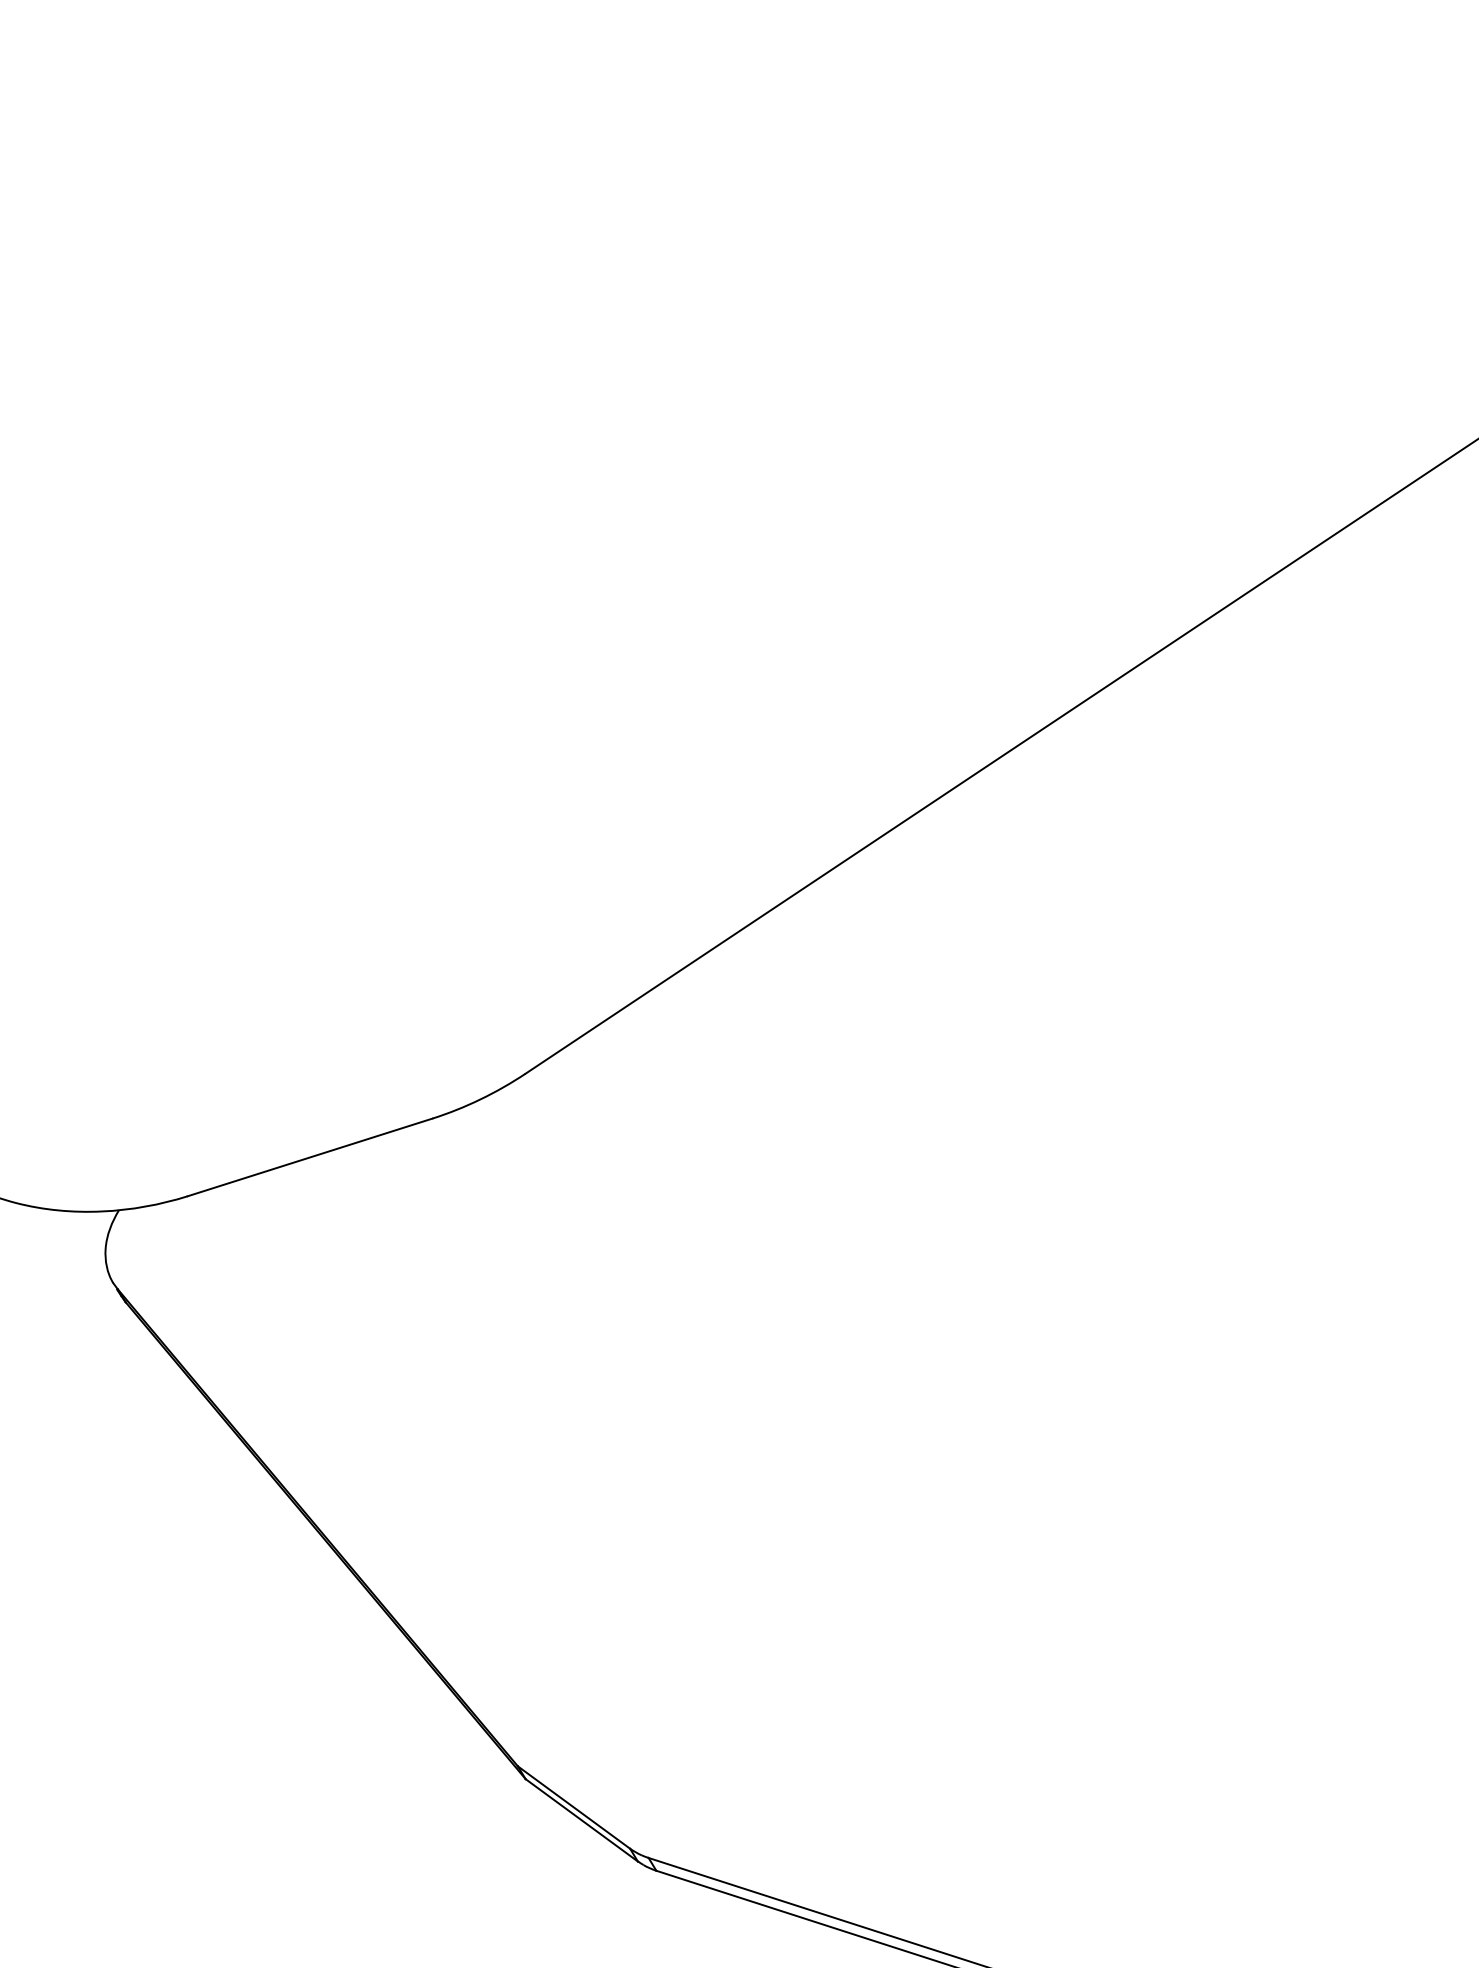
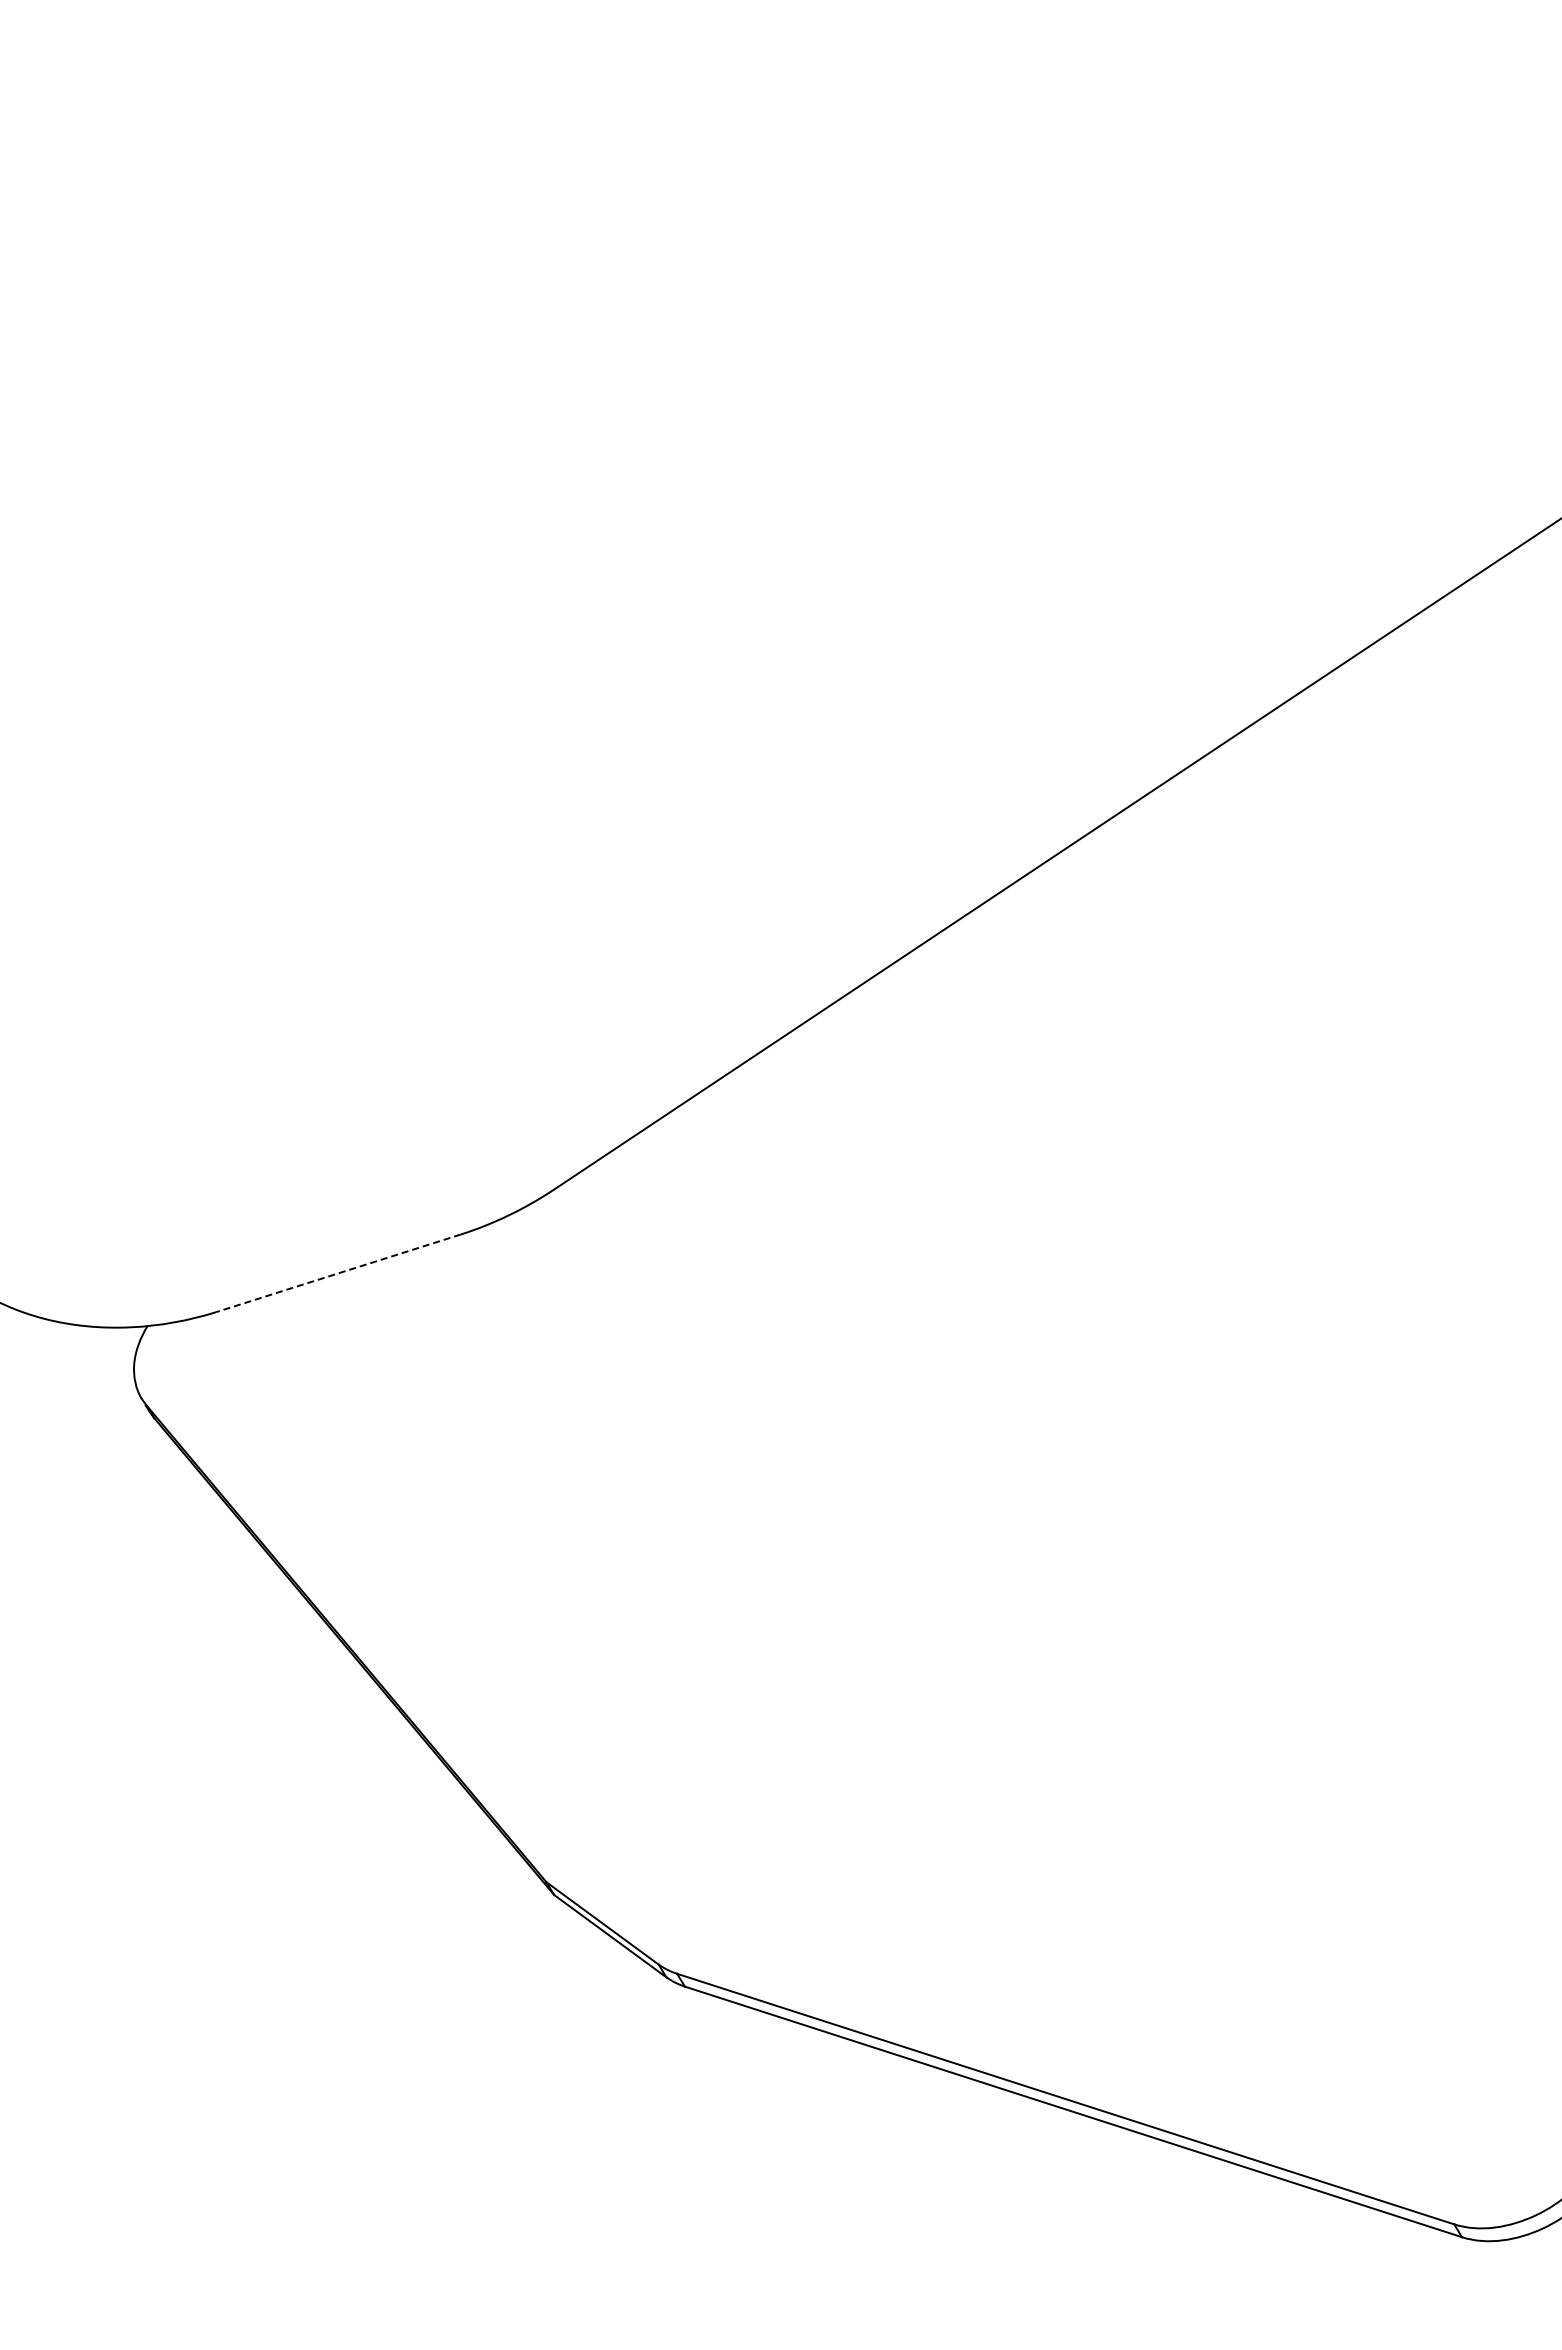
line: (309, 1157) -> (338, 1273), solid -> dashed

